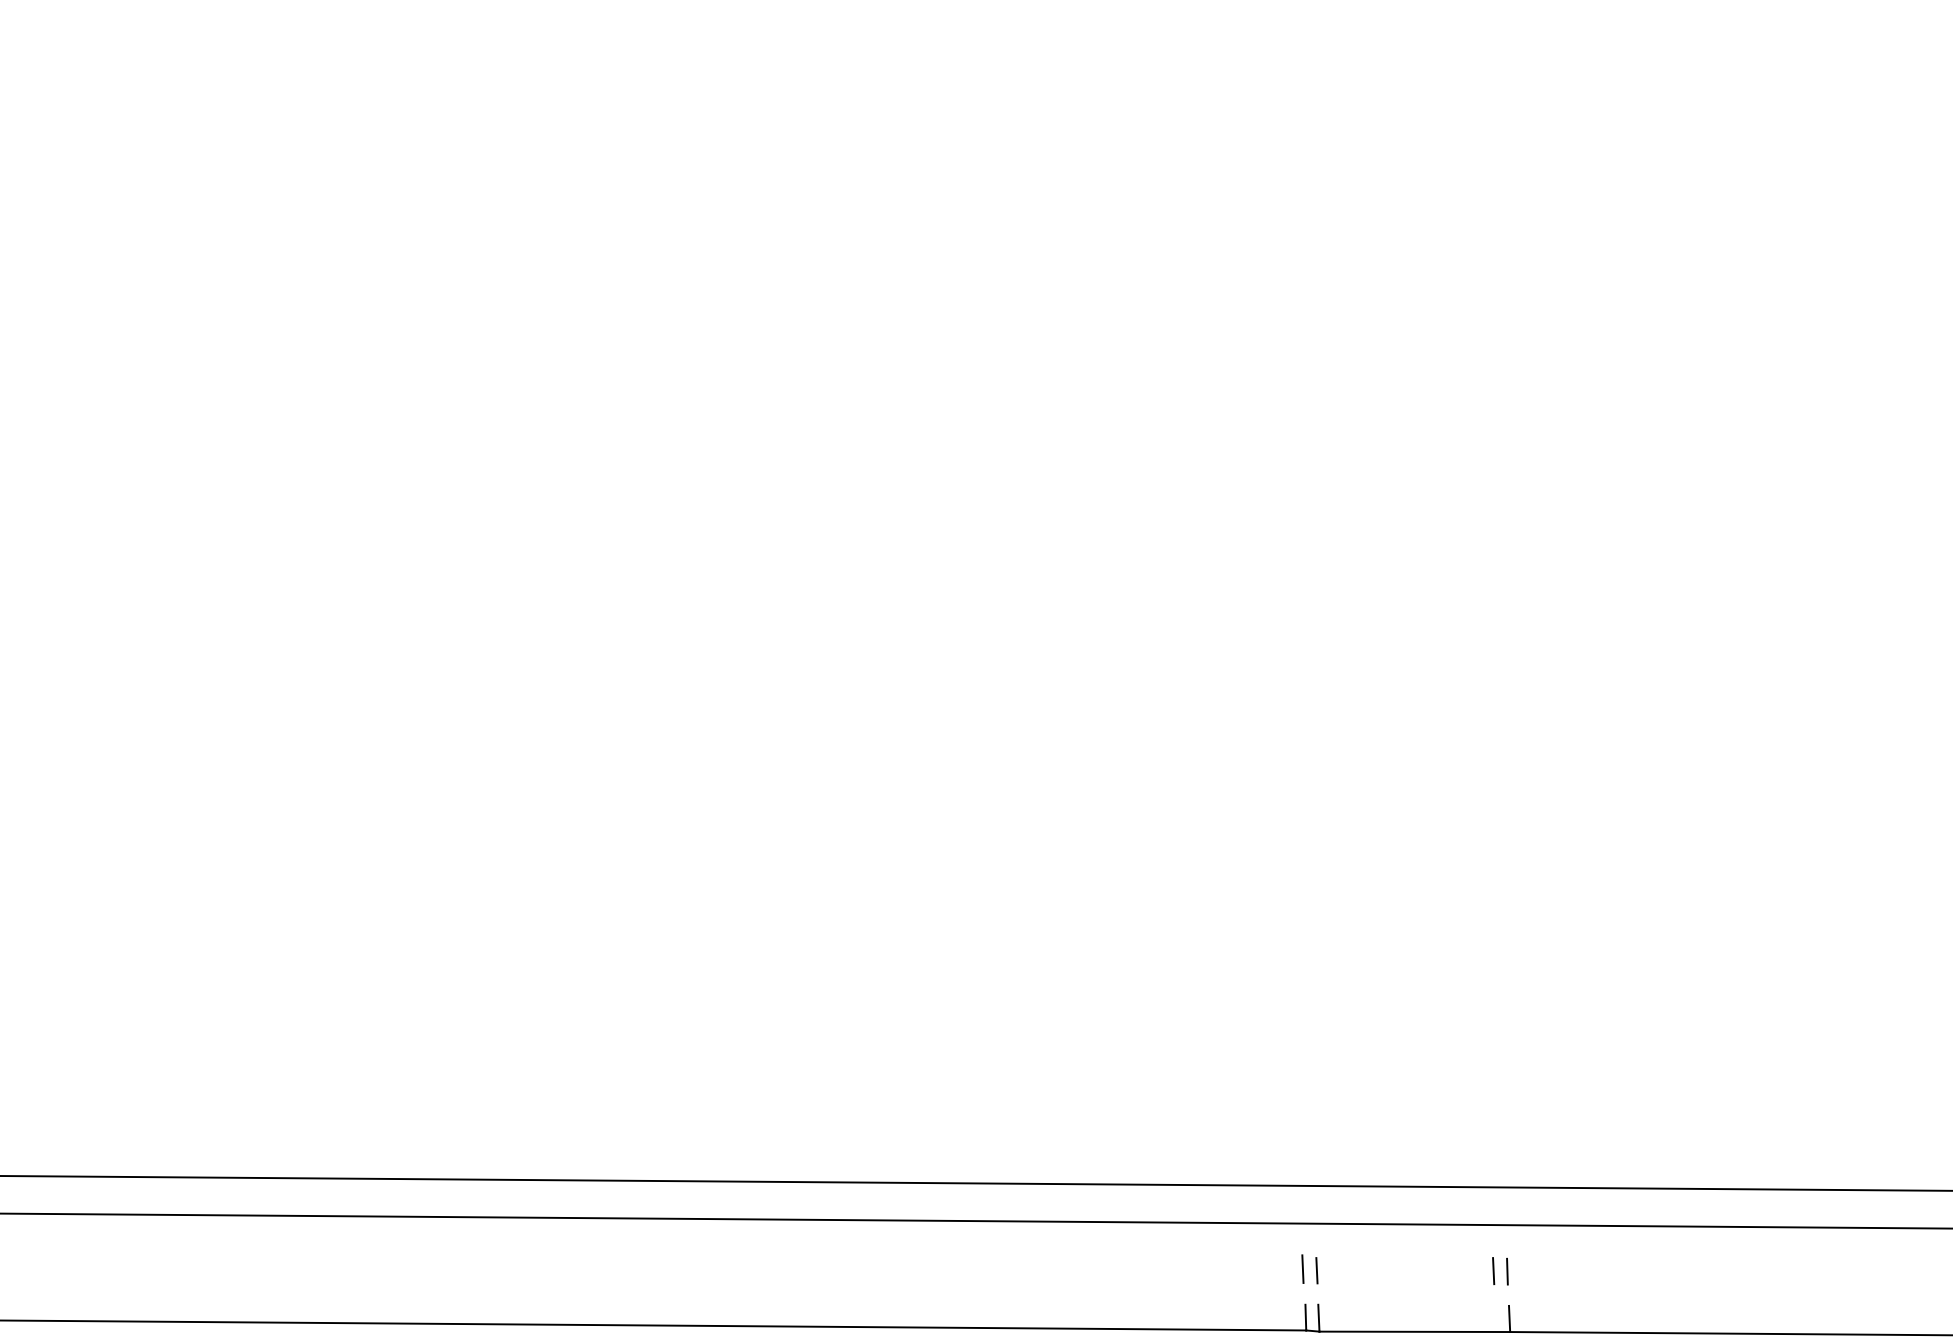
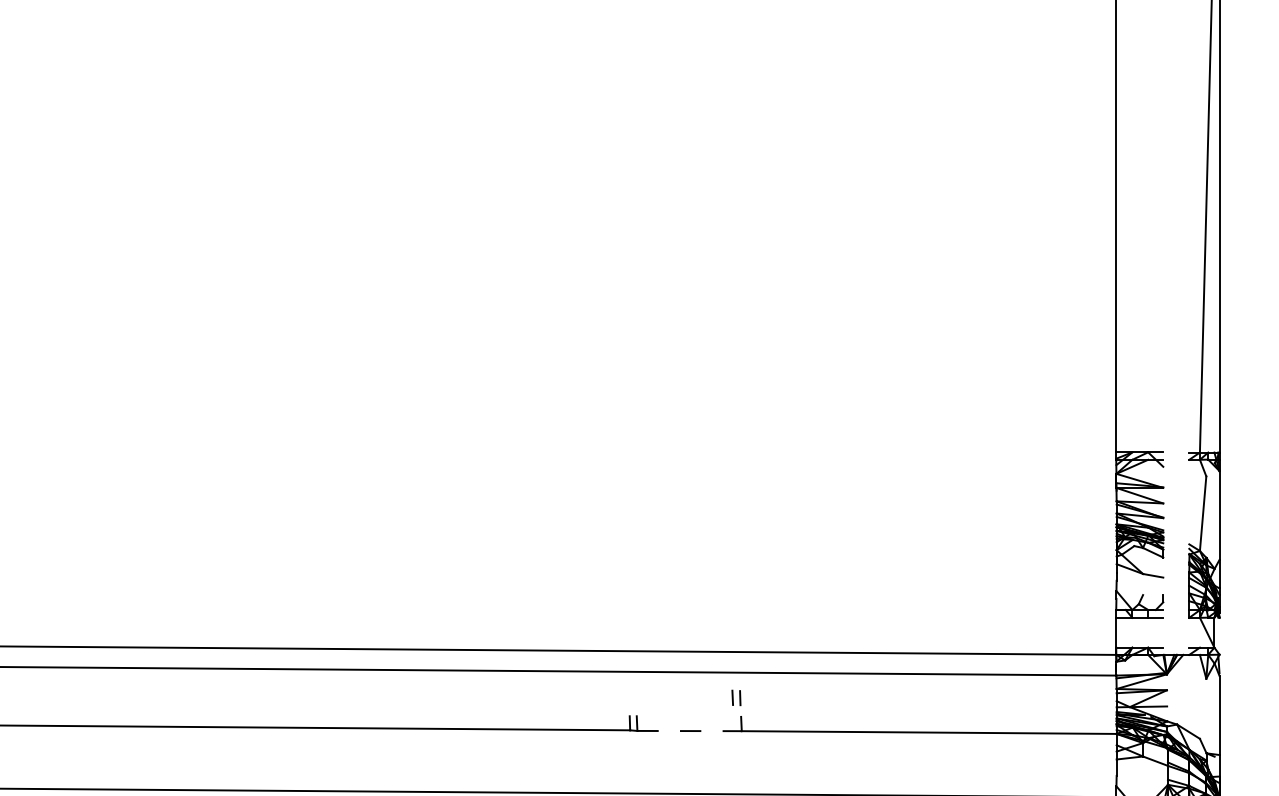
part: (1310, 1268) -> (632, 696), removed
line: (1416, 1332) -> (690, 731), solid -> dashed

